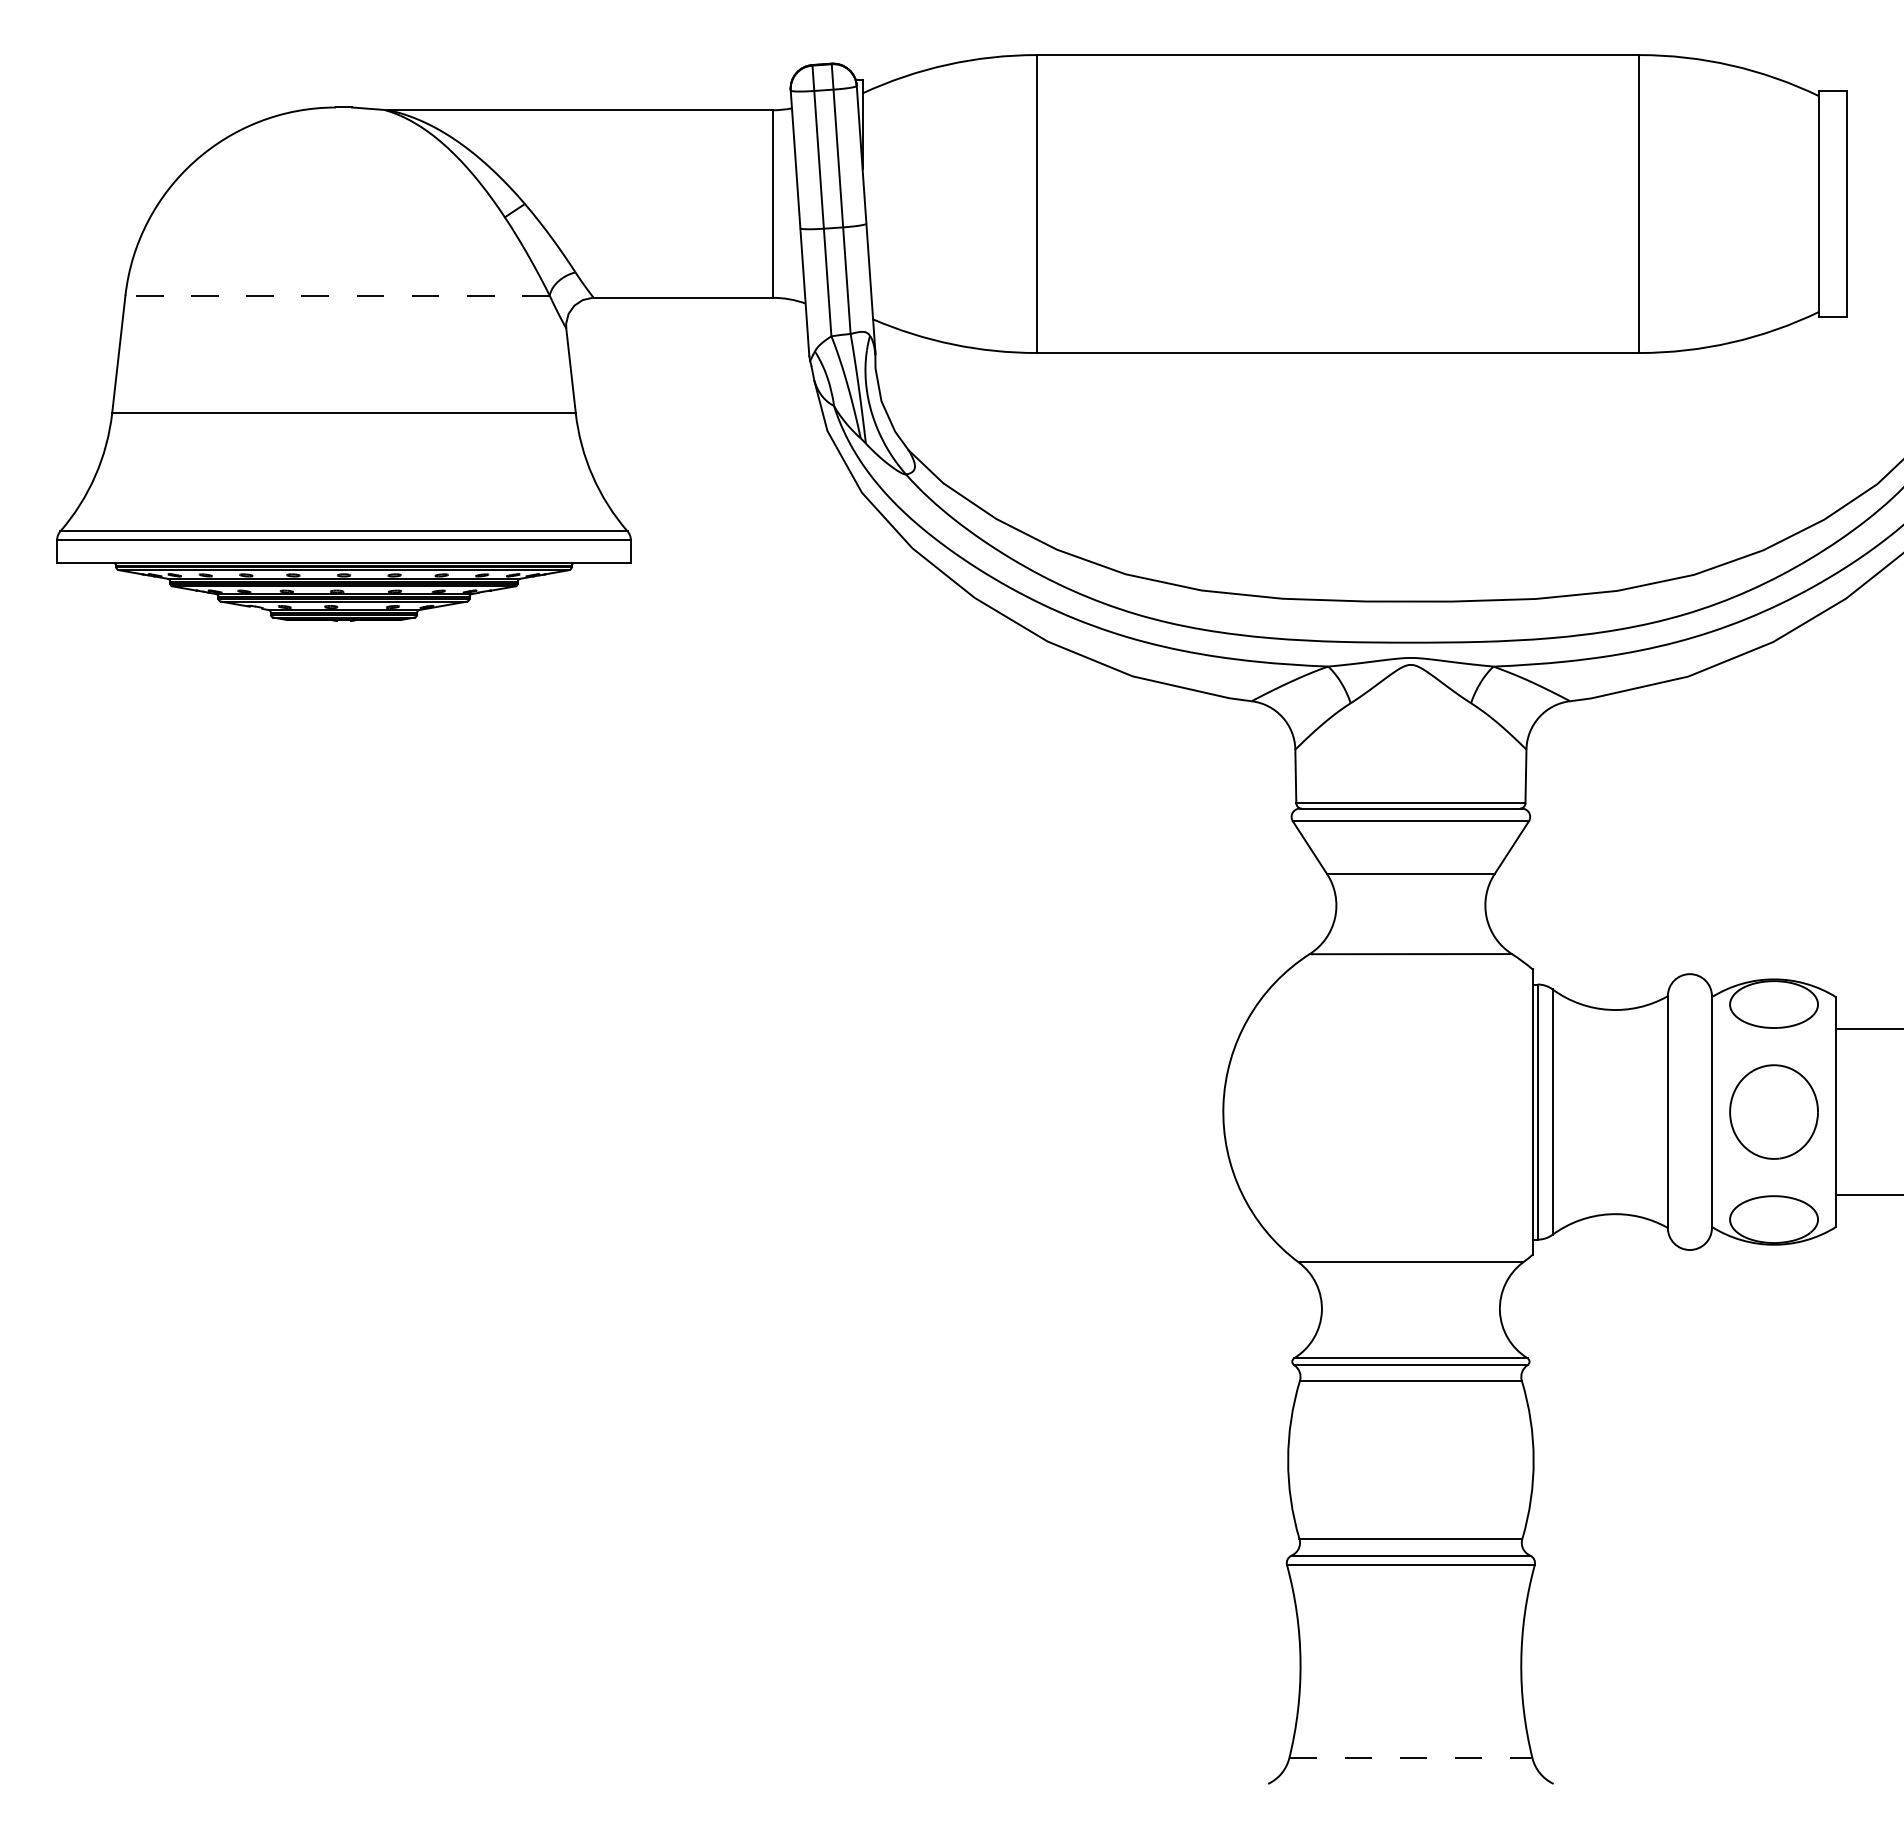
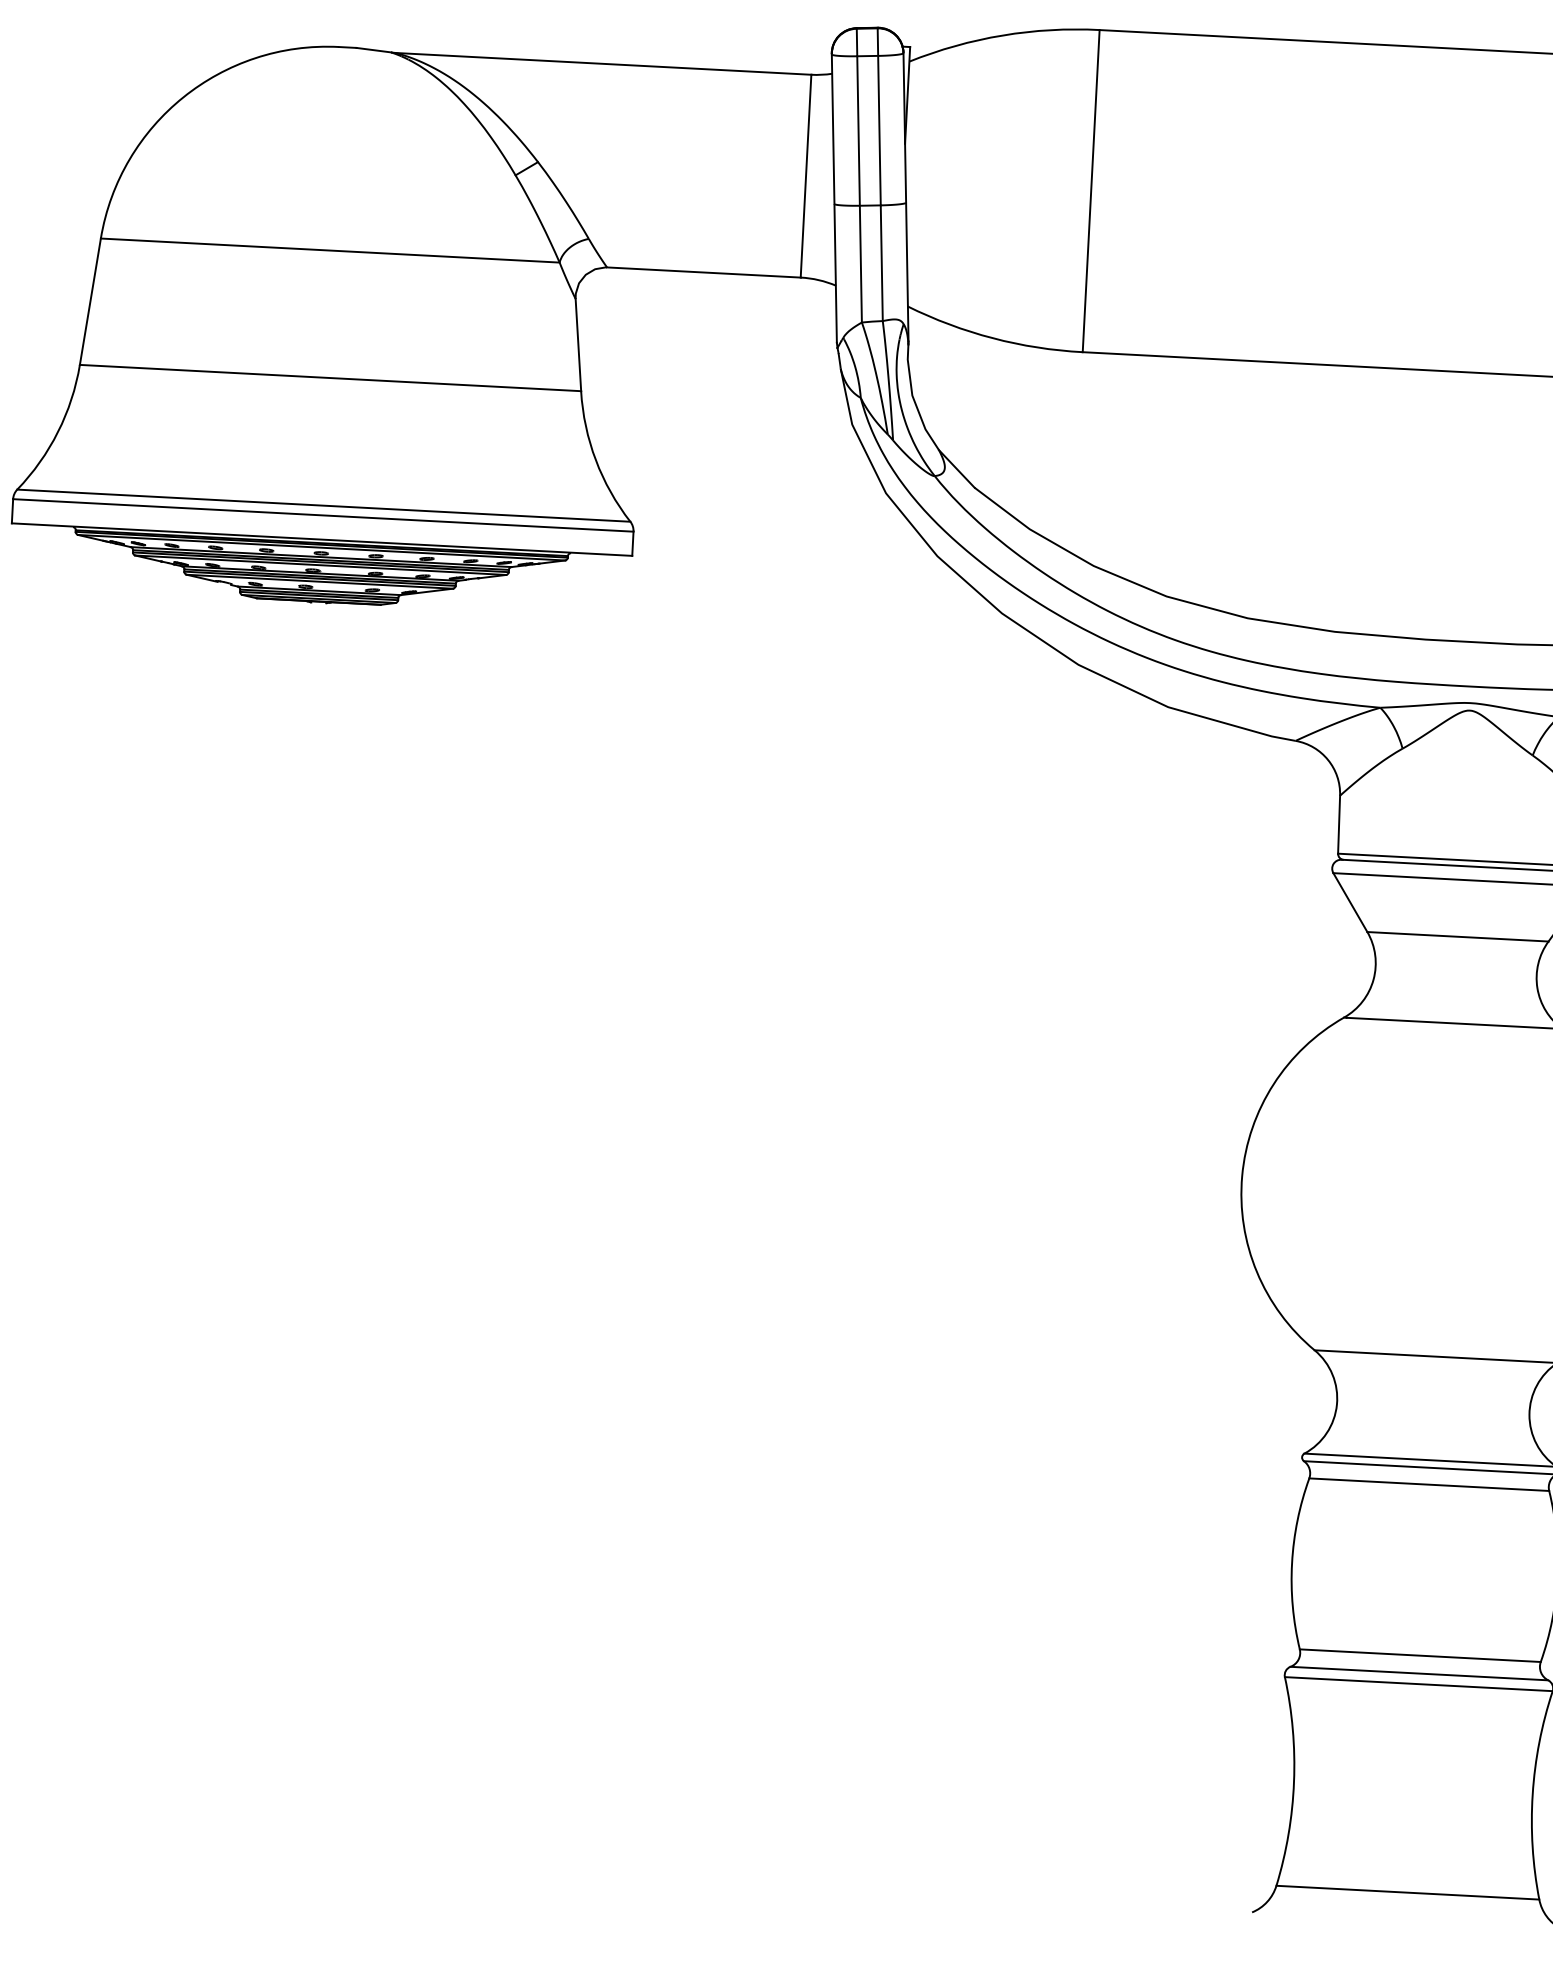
line: (337, 295) -> (330, 250), dashed -> solid
line: (1410, 1758) -> (1407, 1893), dashed -> solid

